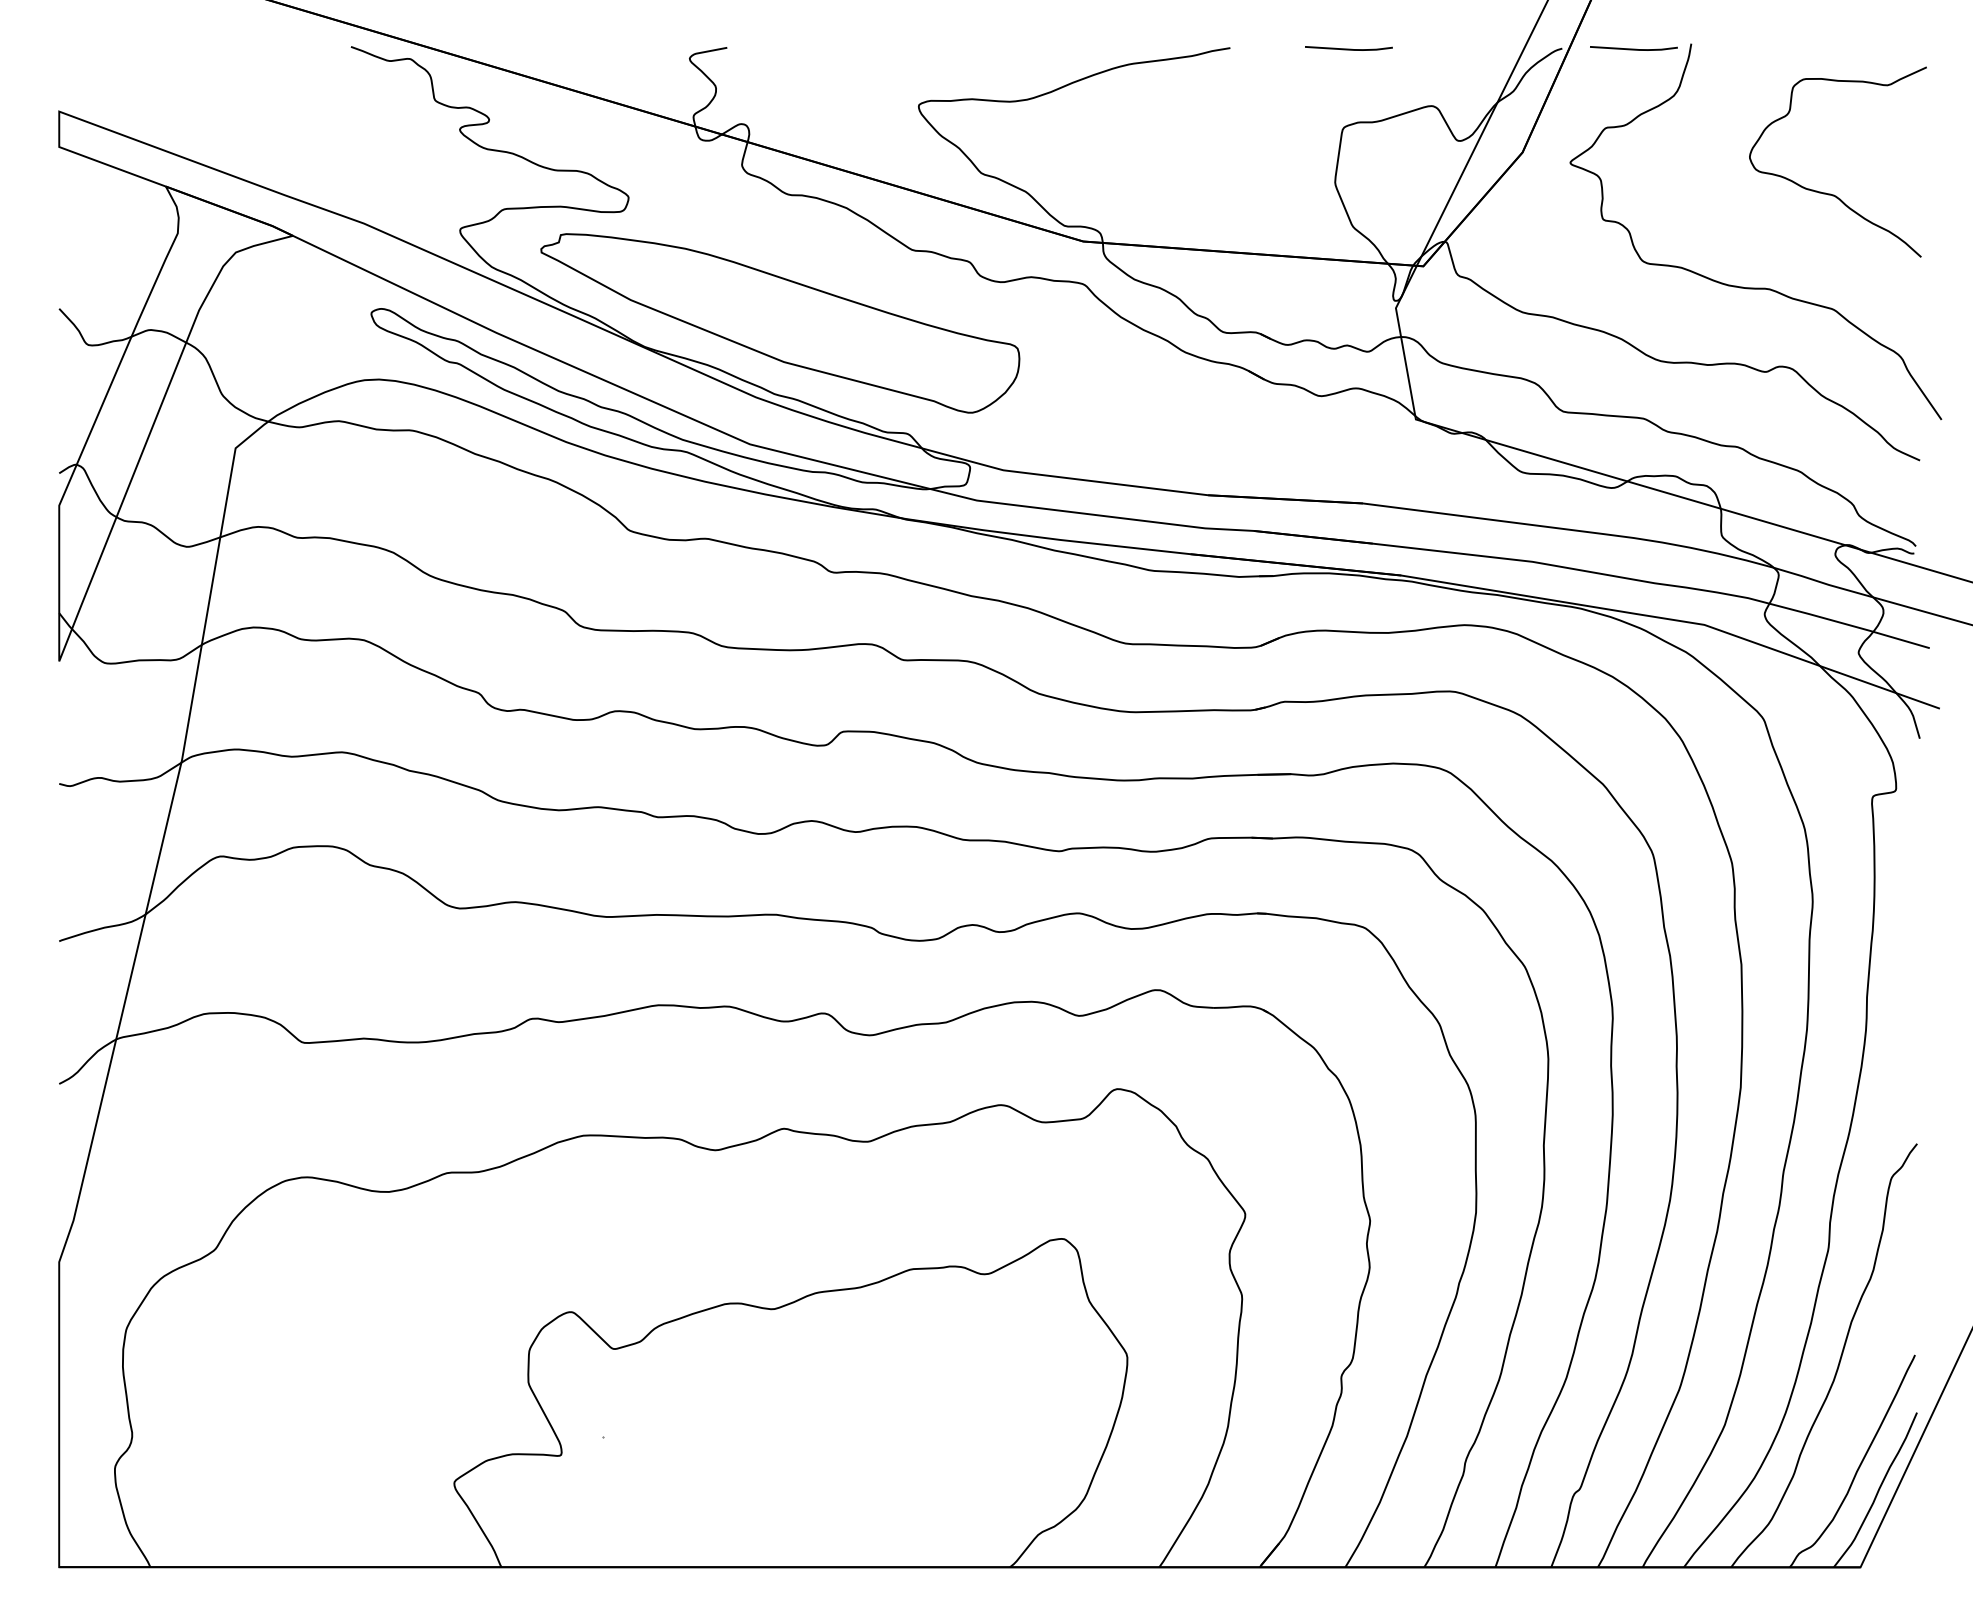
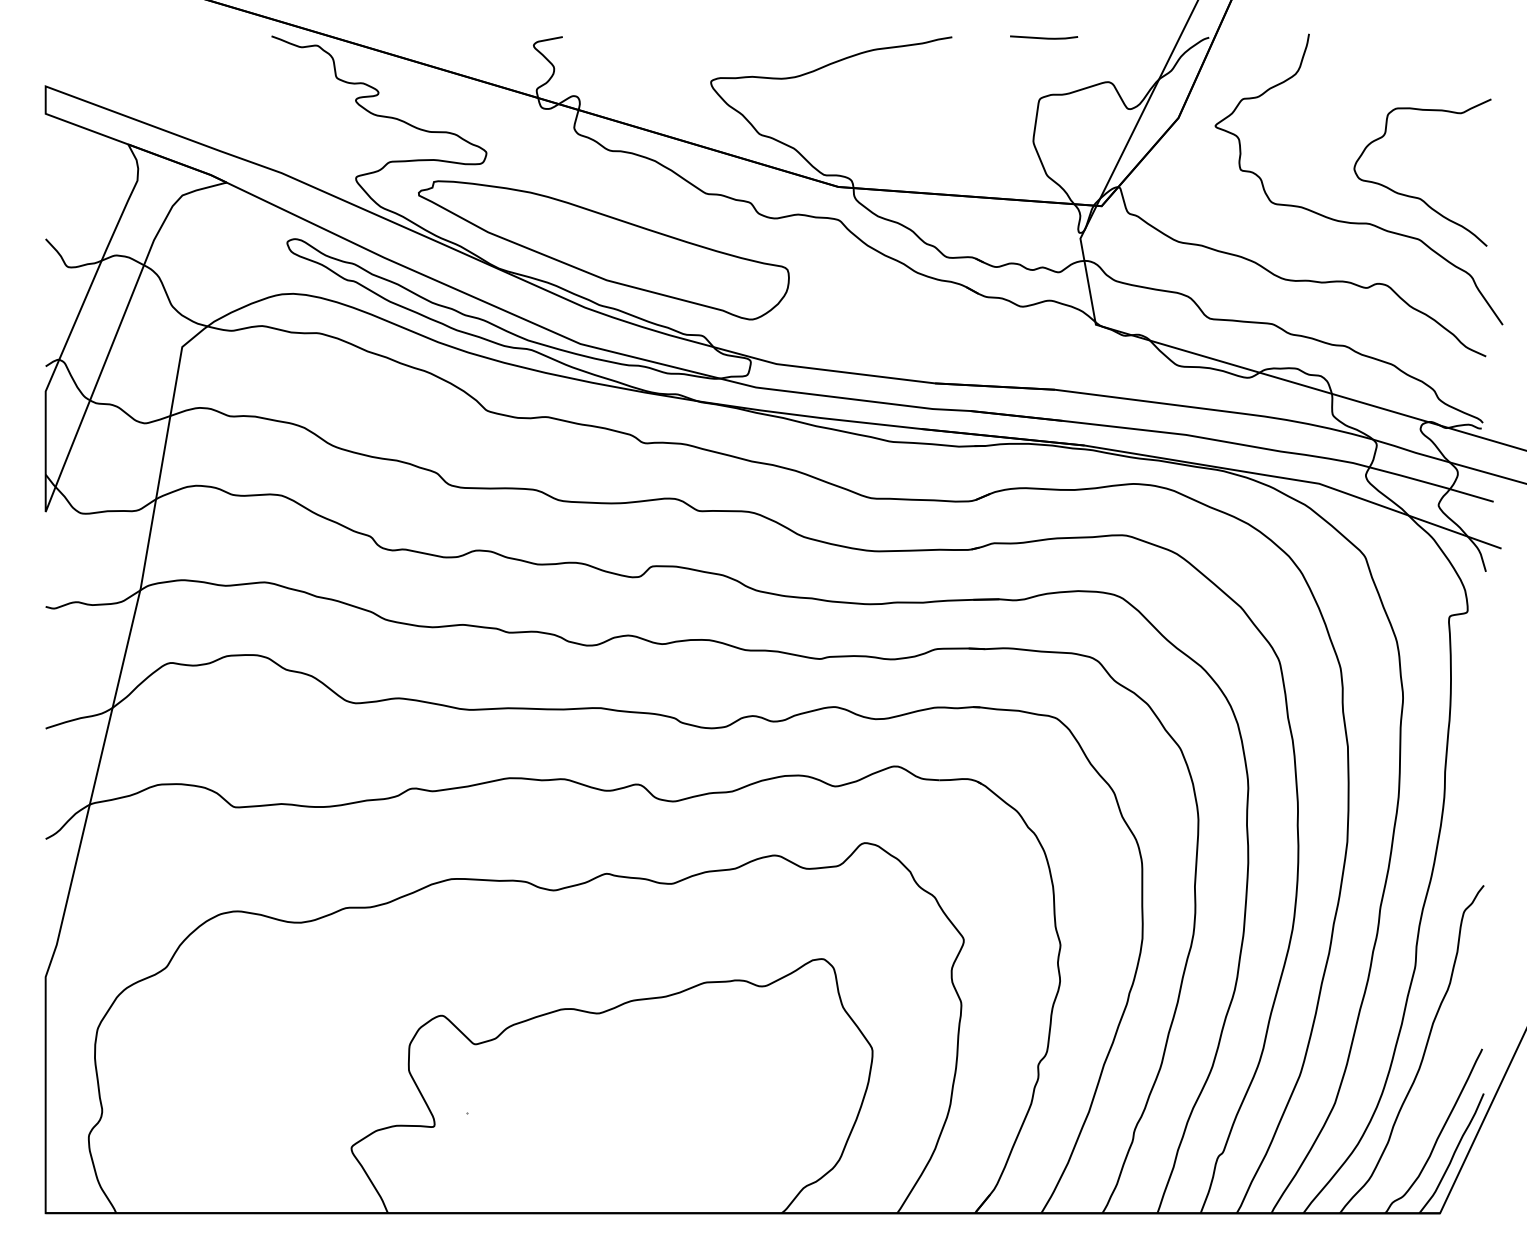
line: (1633, 48) -> (1264, 37), removed
curve: (1830, 193) -> (1416, 197), moved

